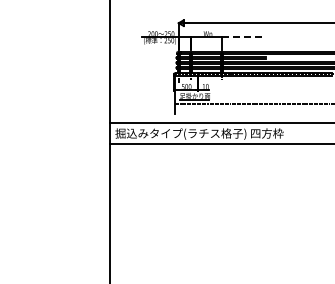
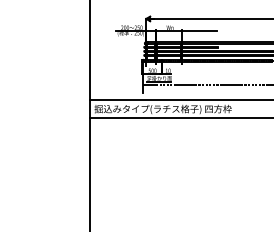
line: (243, 37) -> (199, 30), dashed -> solid

